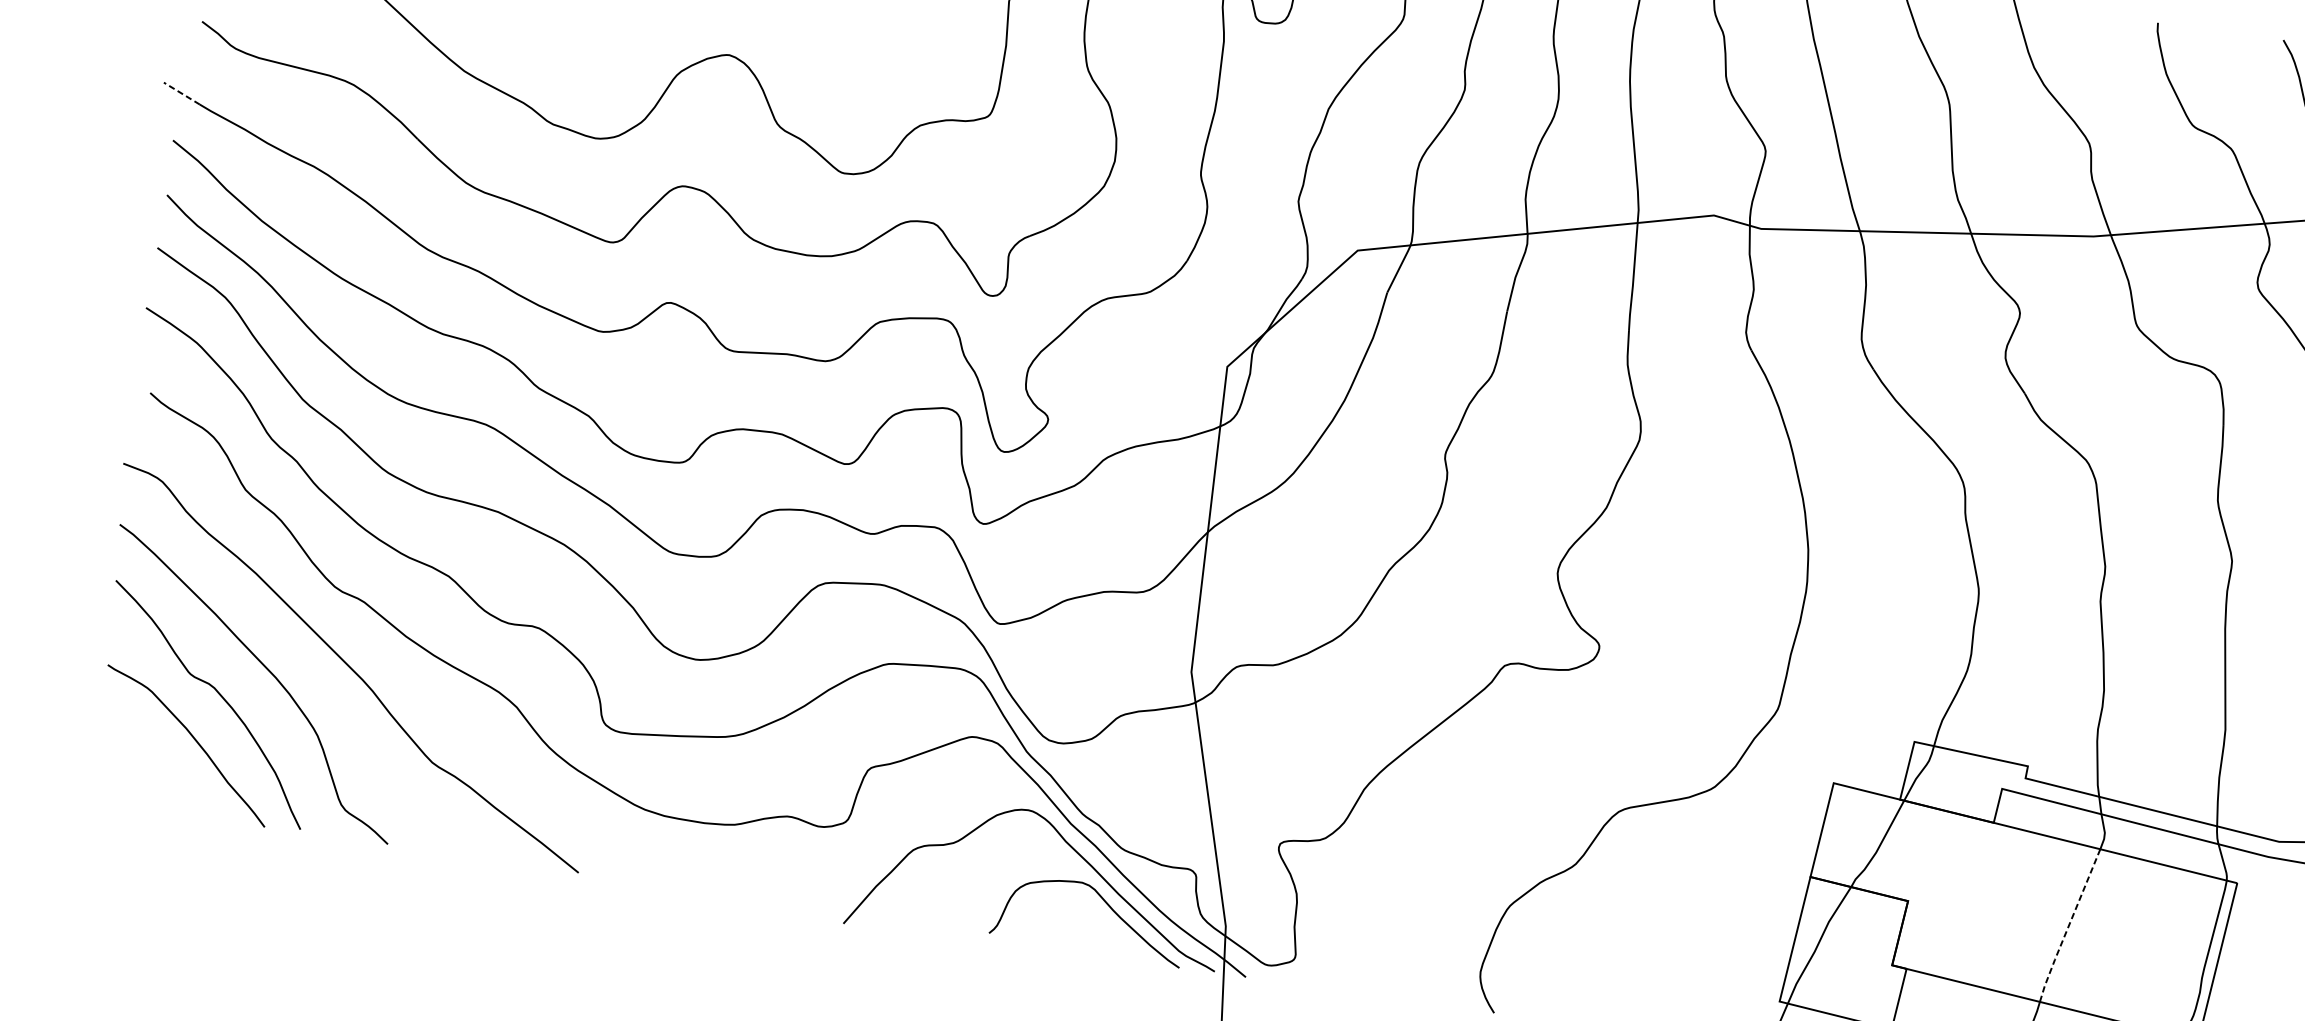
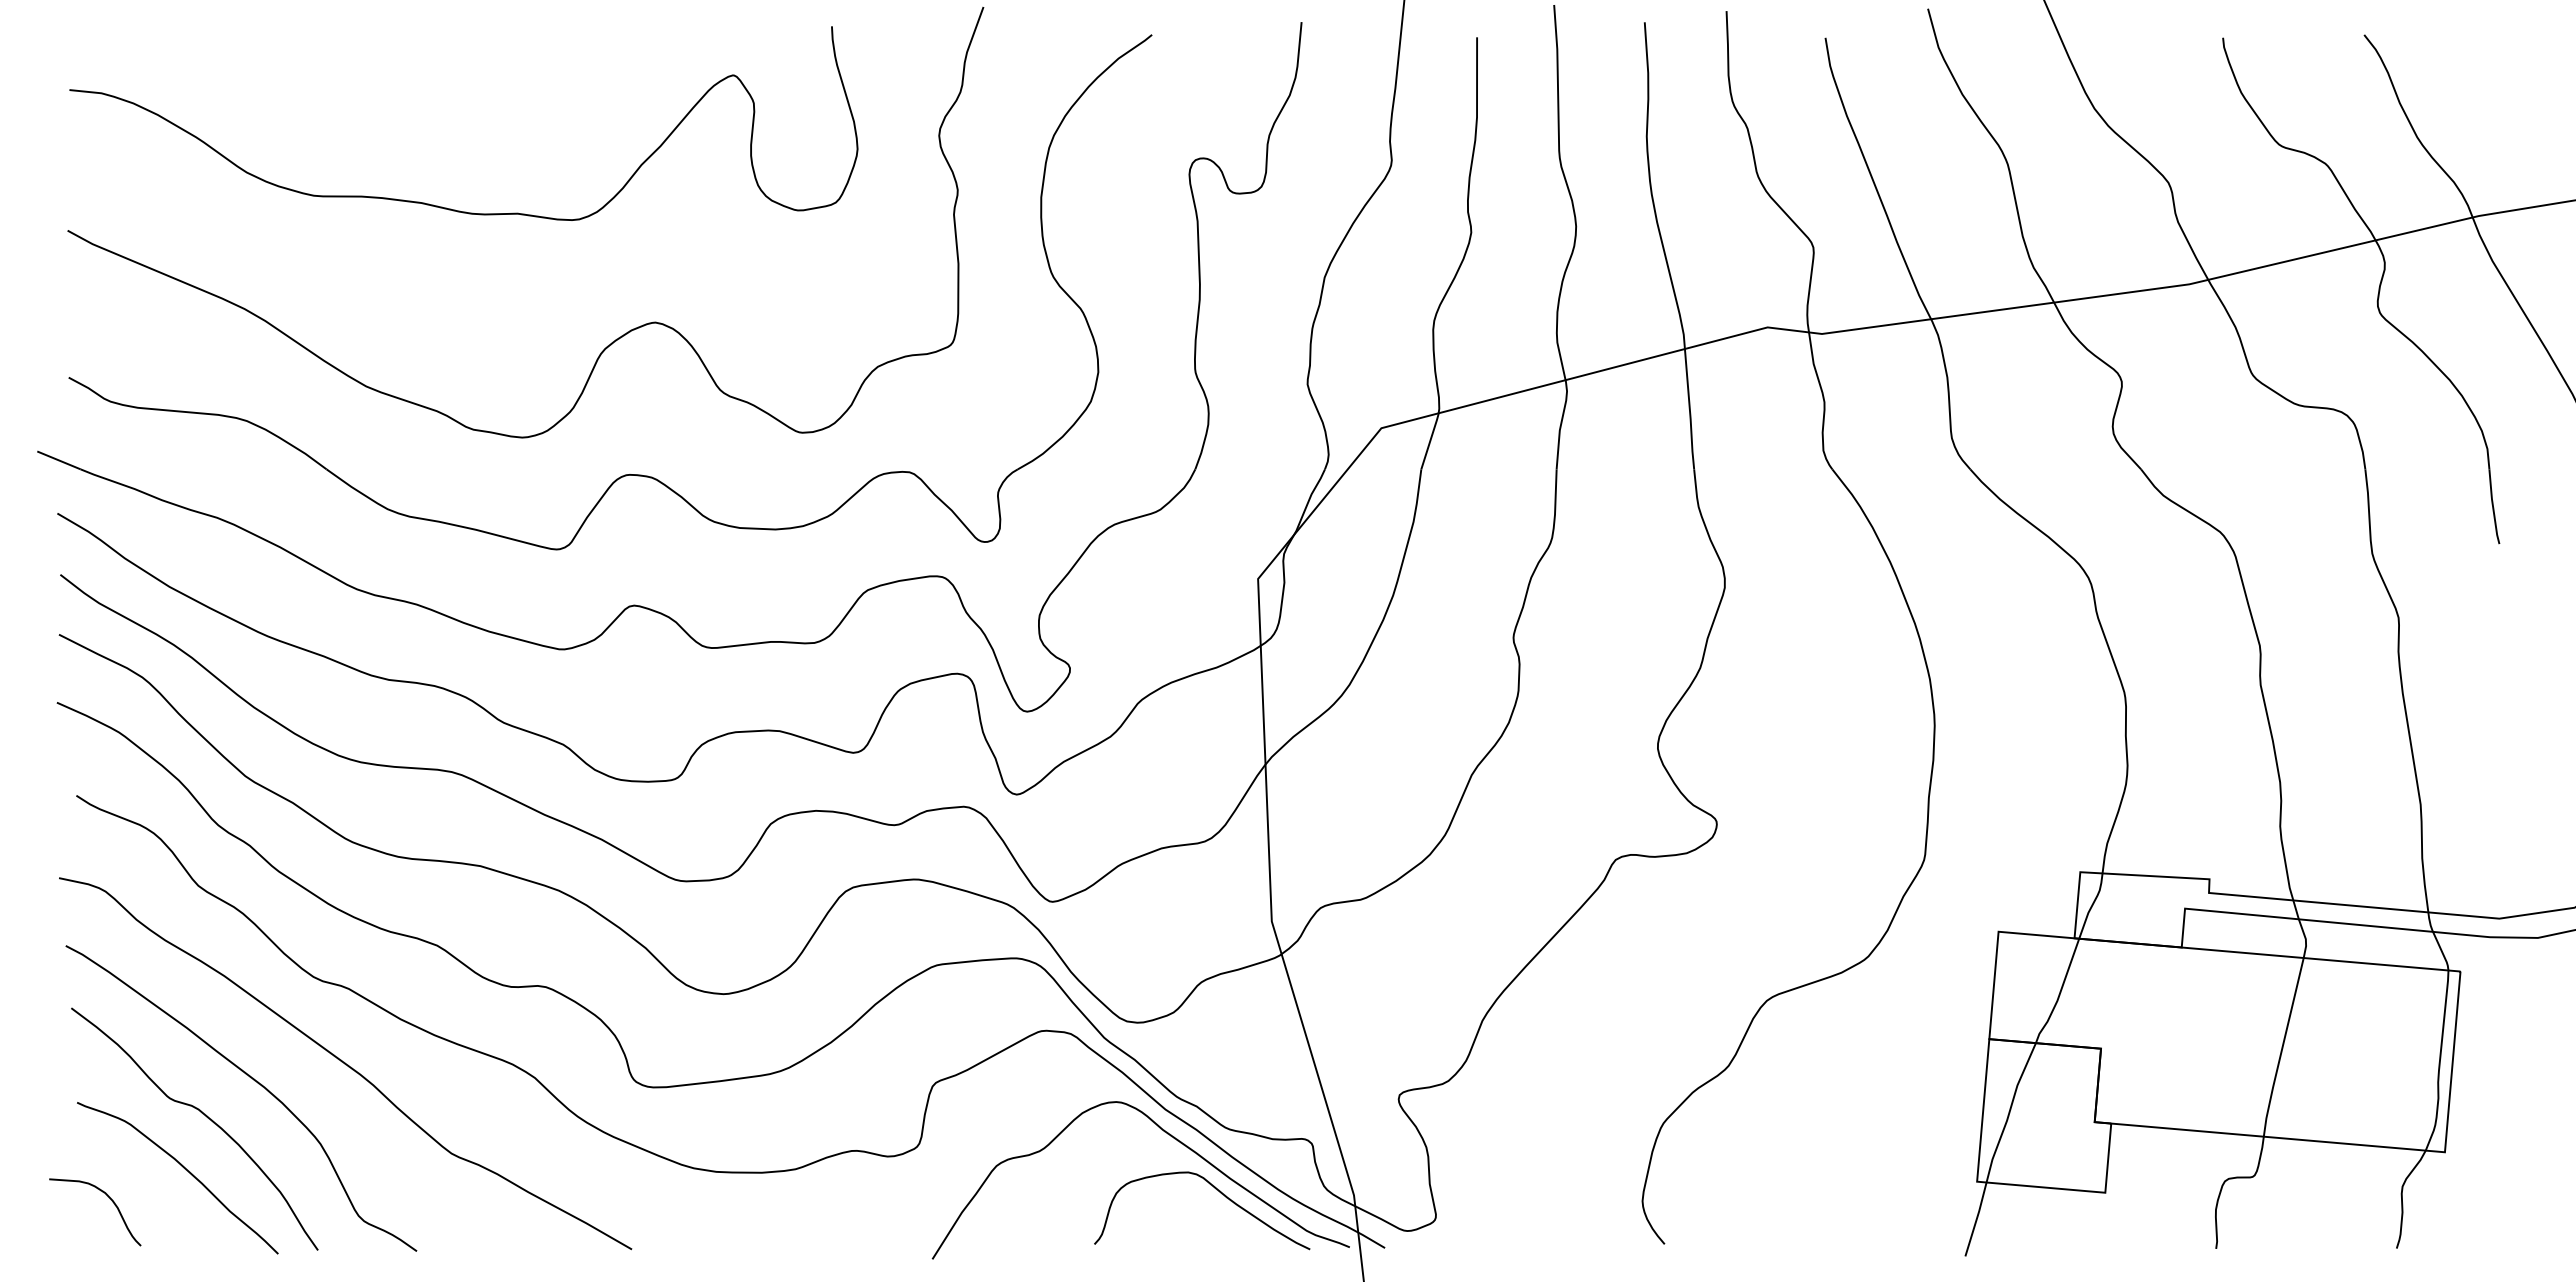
line: (181, 93) -> (58, 460), dashed -> solid
curve: (125, 758) -> (112, 1202), added
line: (2068, 926) -> (2282, 1048), dashed -> solid

